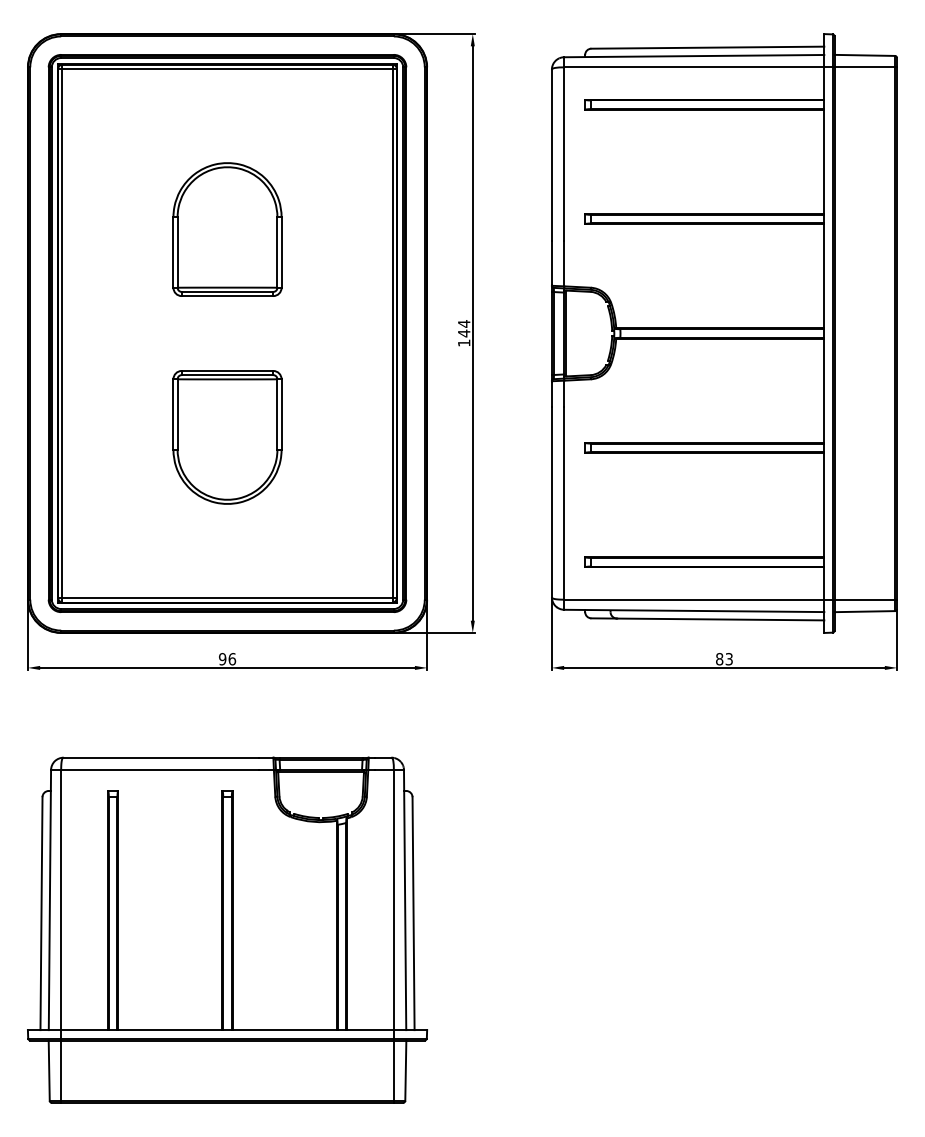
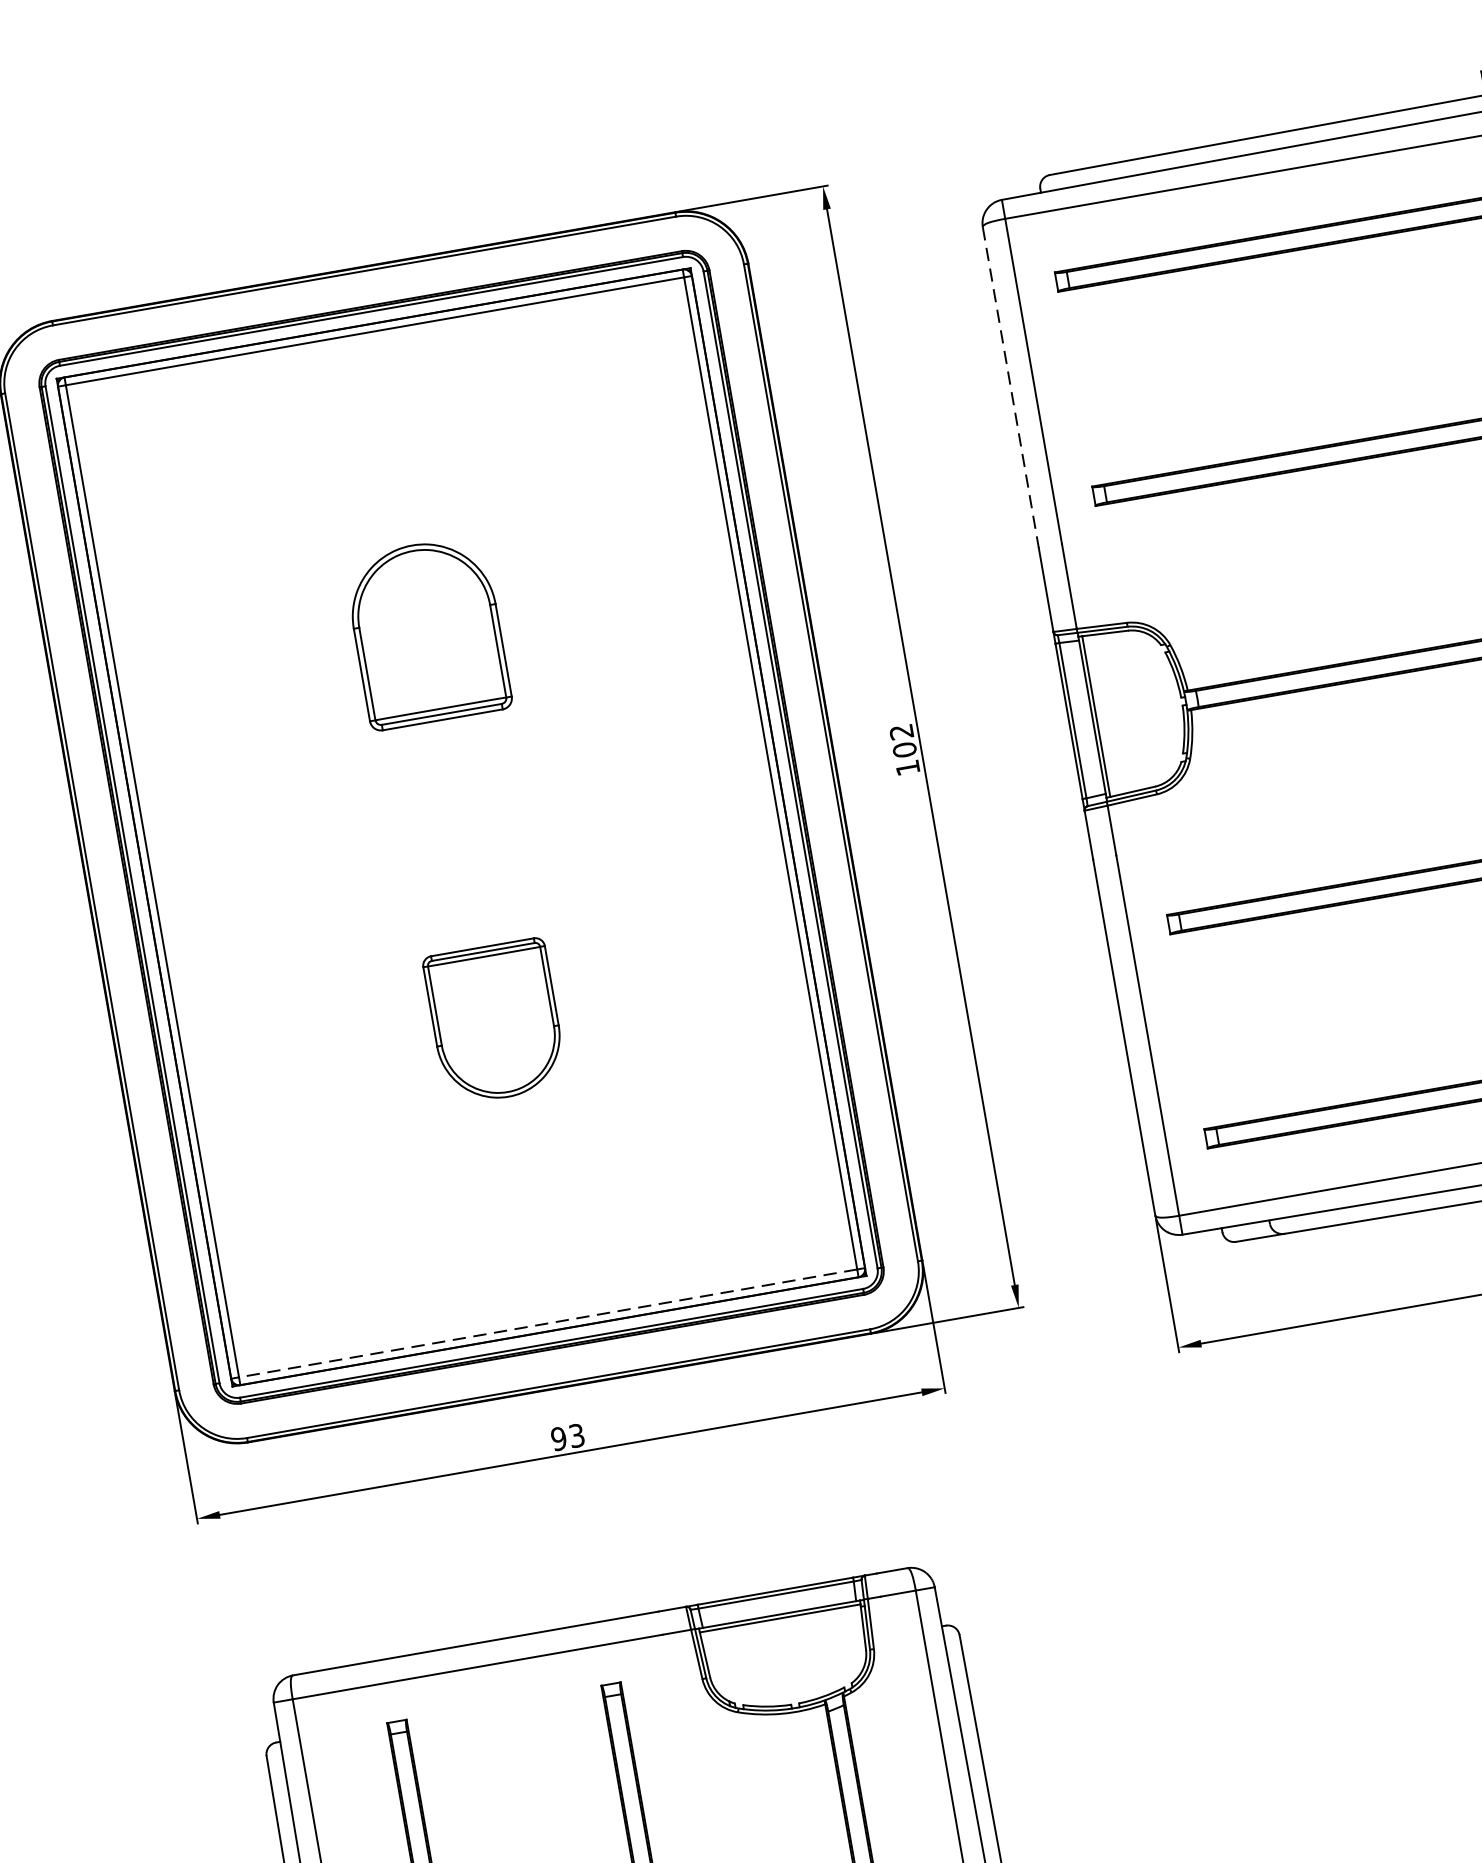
line: (551, 155) -> (1010, 388), solid -> dashed
part: (227, 229) -> (427, 632), size x0.7
text: (463, 328) -> (901, 740), 144 -> 102
part: (227, 437) -> (495, 1022), size x0.6
line: (227, 598) -> (548, 1323), solid -> dashed
text: (232, 659) -> (577, 1436), 96 -> 93

